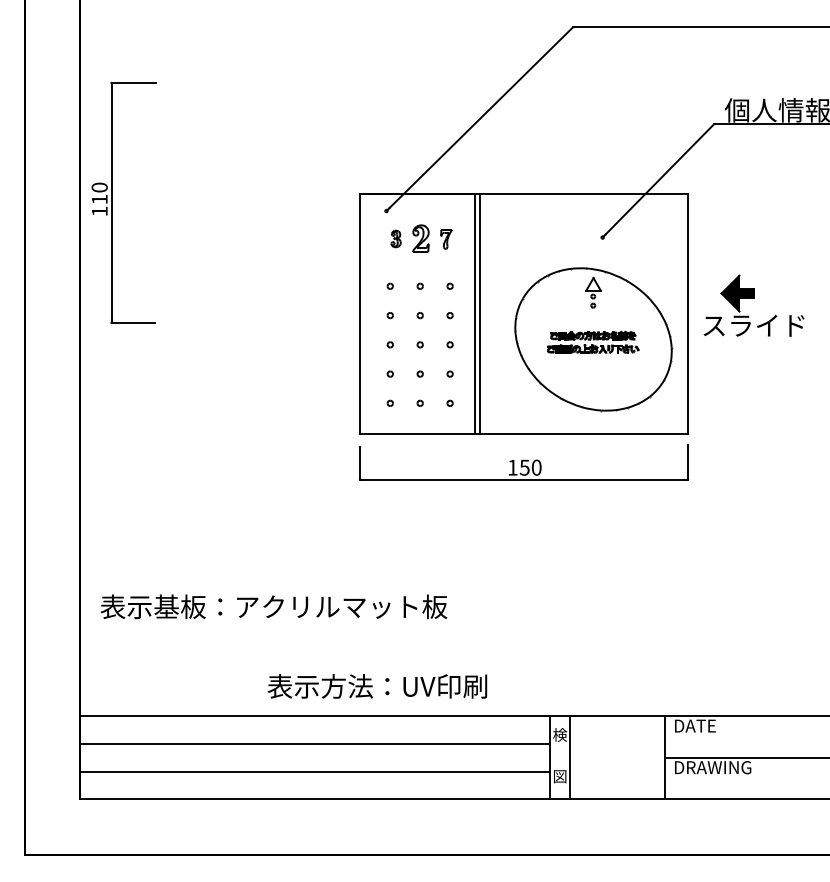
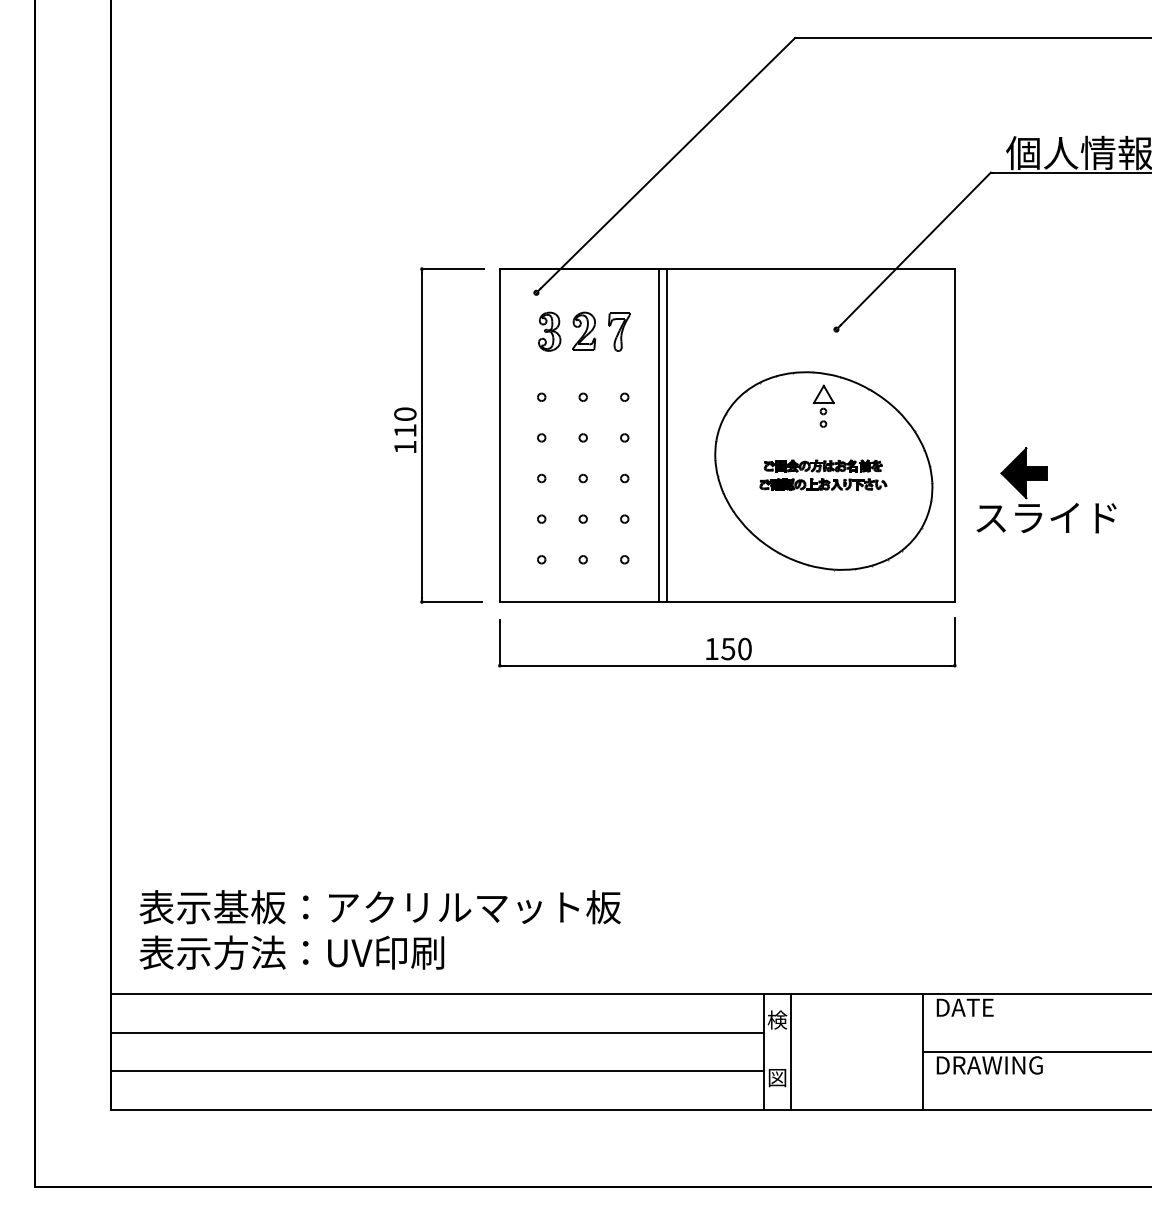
part: (112, 202) -> (422, 435), moved
part: (395, 238) -> (549, 331), size x1.67
part: (446, 238) -> (619, 331), size x1.43
part: (753, 298) -> (1046, 480), moved
text: (273, 607) -> (379, 907), moved
text: (377, 686) -> (291, 952), moved

